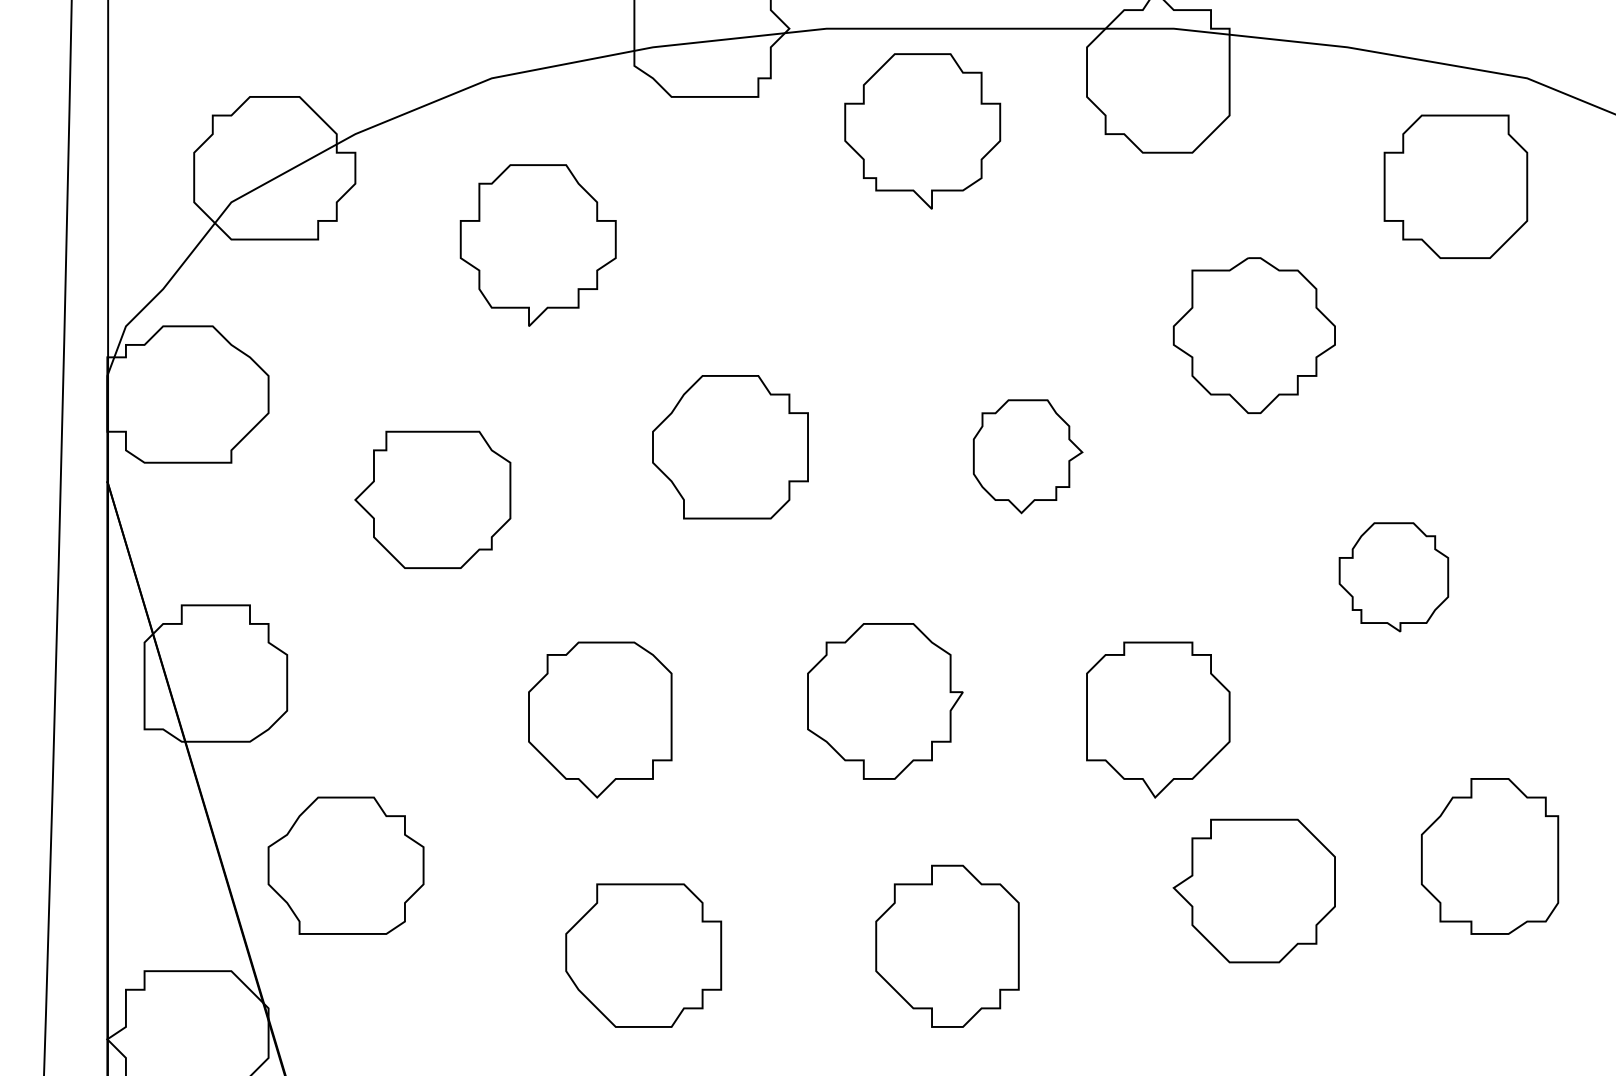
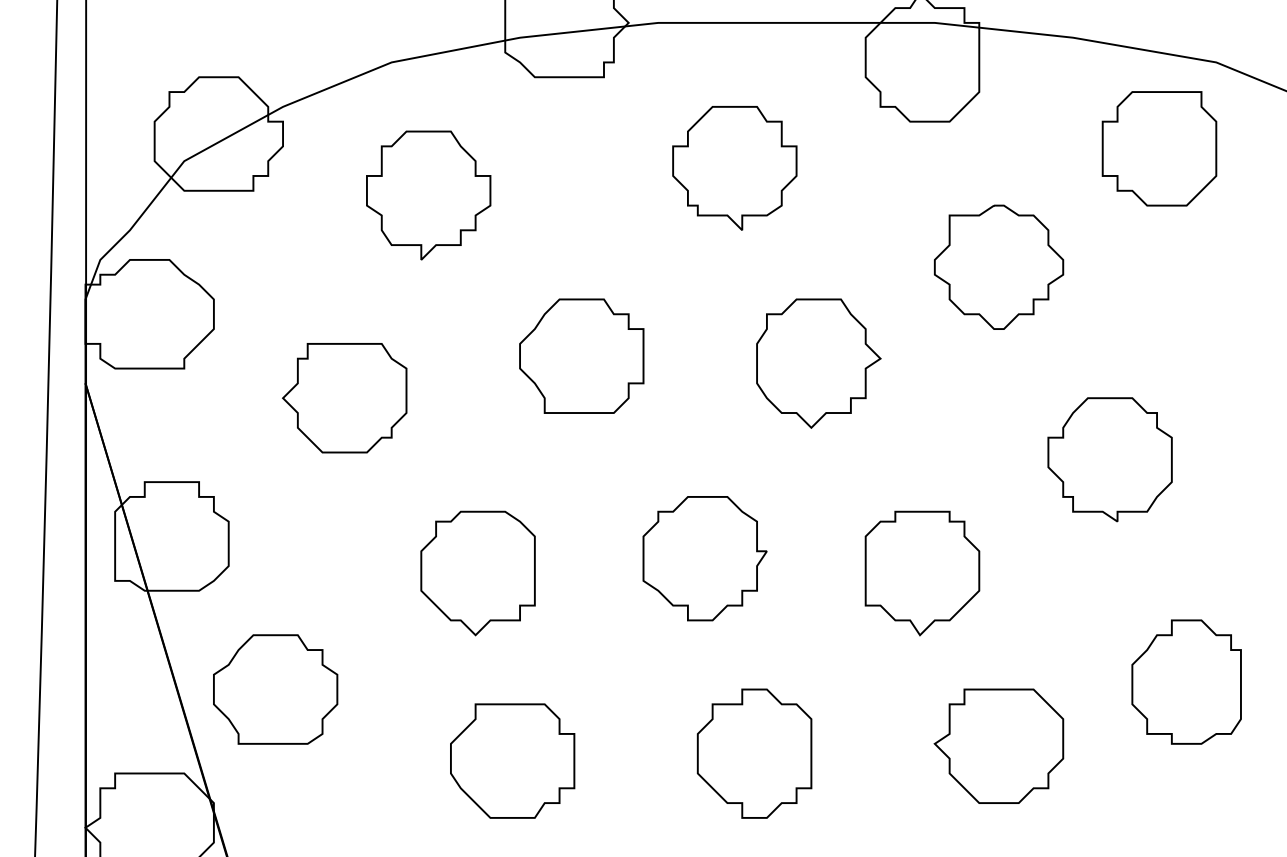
part: (922, 131) -> (734, 168), moved
part: (1027, 456) -> (818, 363), size x1.43
part: (1393, 577) -> (1109, 459), size x1.43
part: (1253, 890) -> (998, 745), moved

